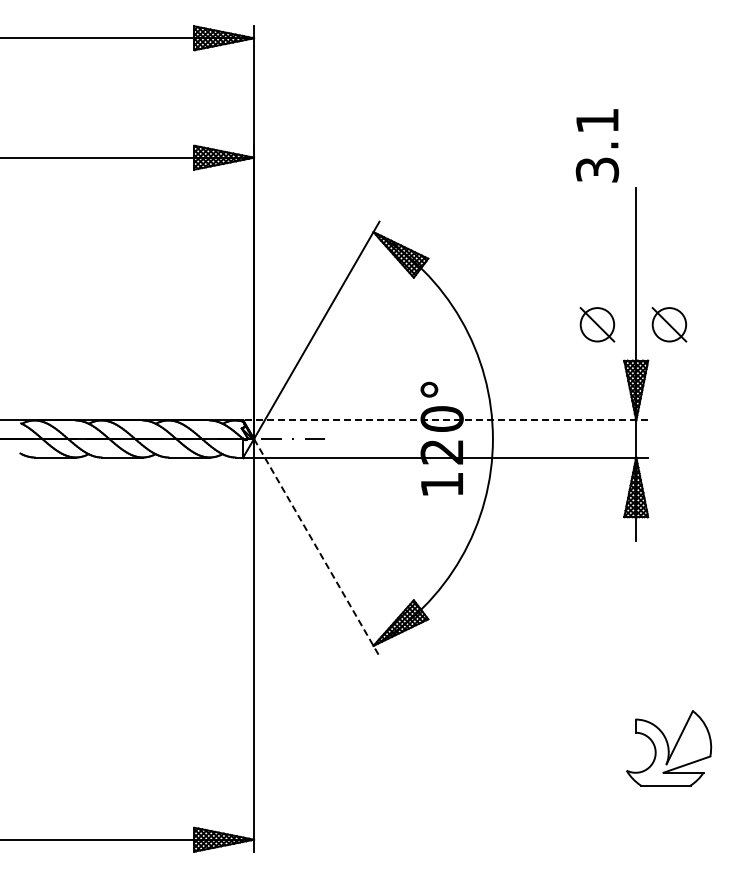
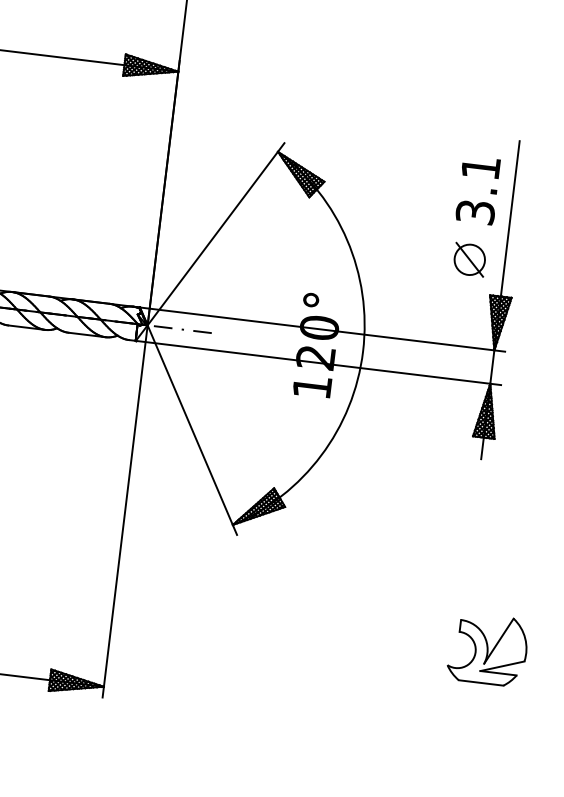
text: (597, 145) -> (478, 190), moved
part: (669, 324) -> (534, 267), removed
line: (445, 420) -> (322, 329), dashed -> solid
line: (317, 548) -> (192, 431), dashed -> solid

